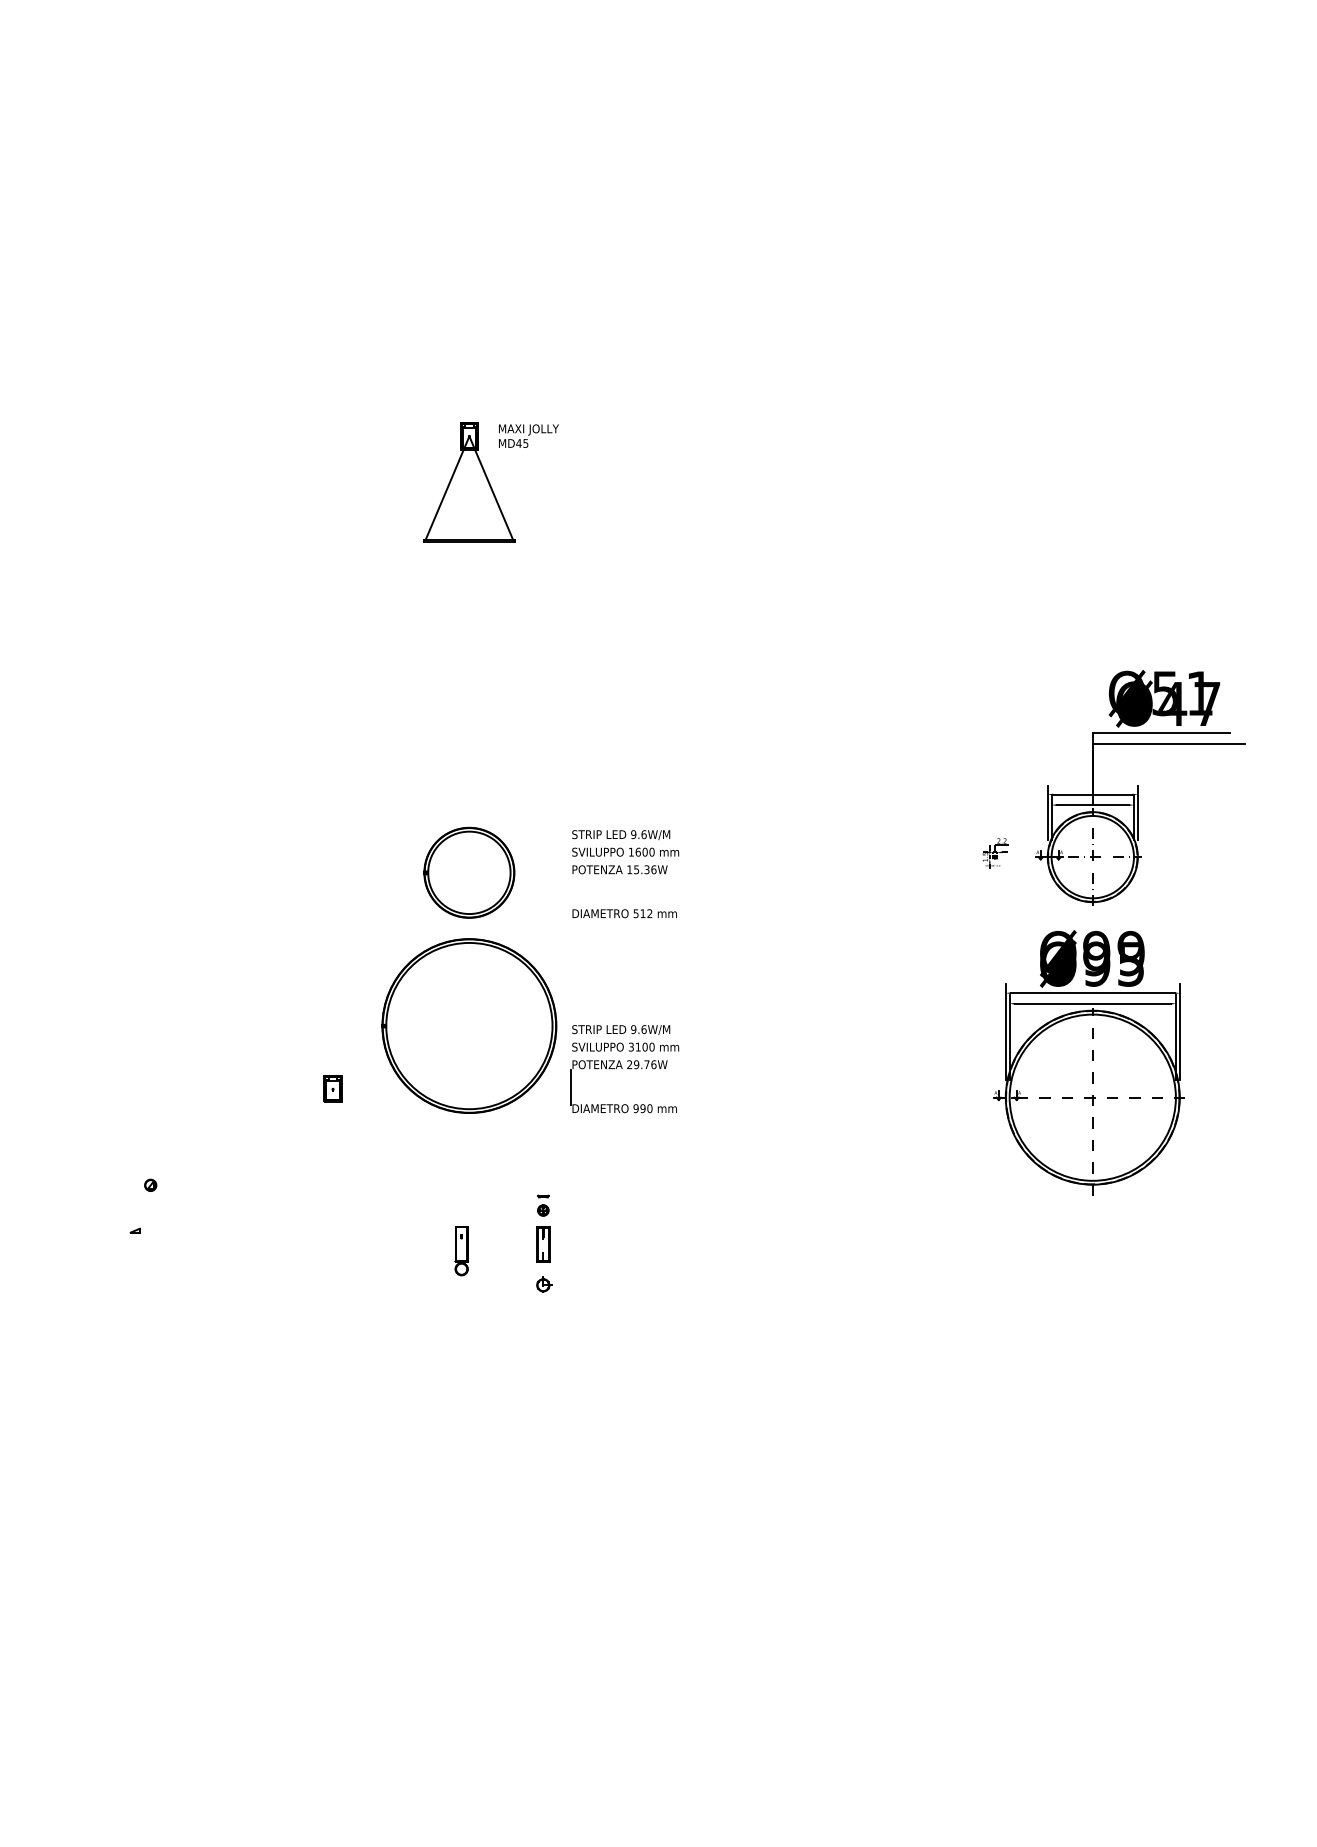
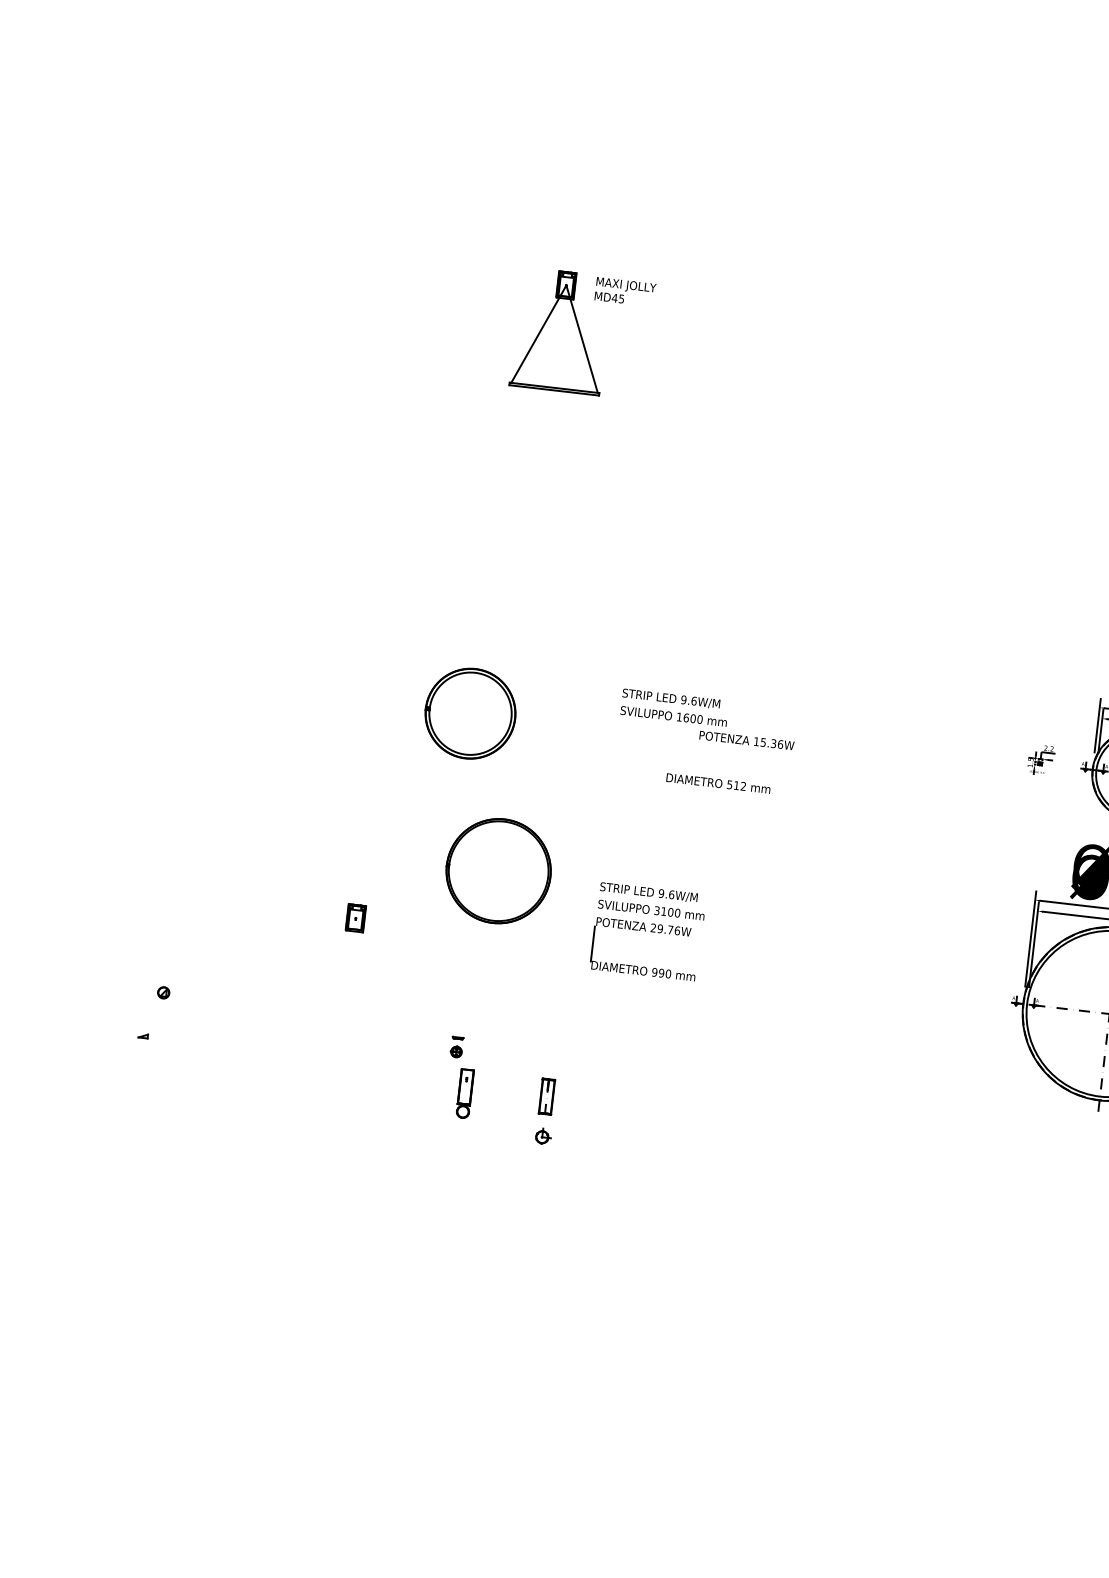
text: (619, 869) -> (746, 740), moved
part: (469, 872) -> (470, 713), moved
text: (624, 913) -> (718, 783), moved
part: (469, 1025) -> (498, 870), size x0.6
part: (543, 1205) -> (457, 1047), moved

